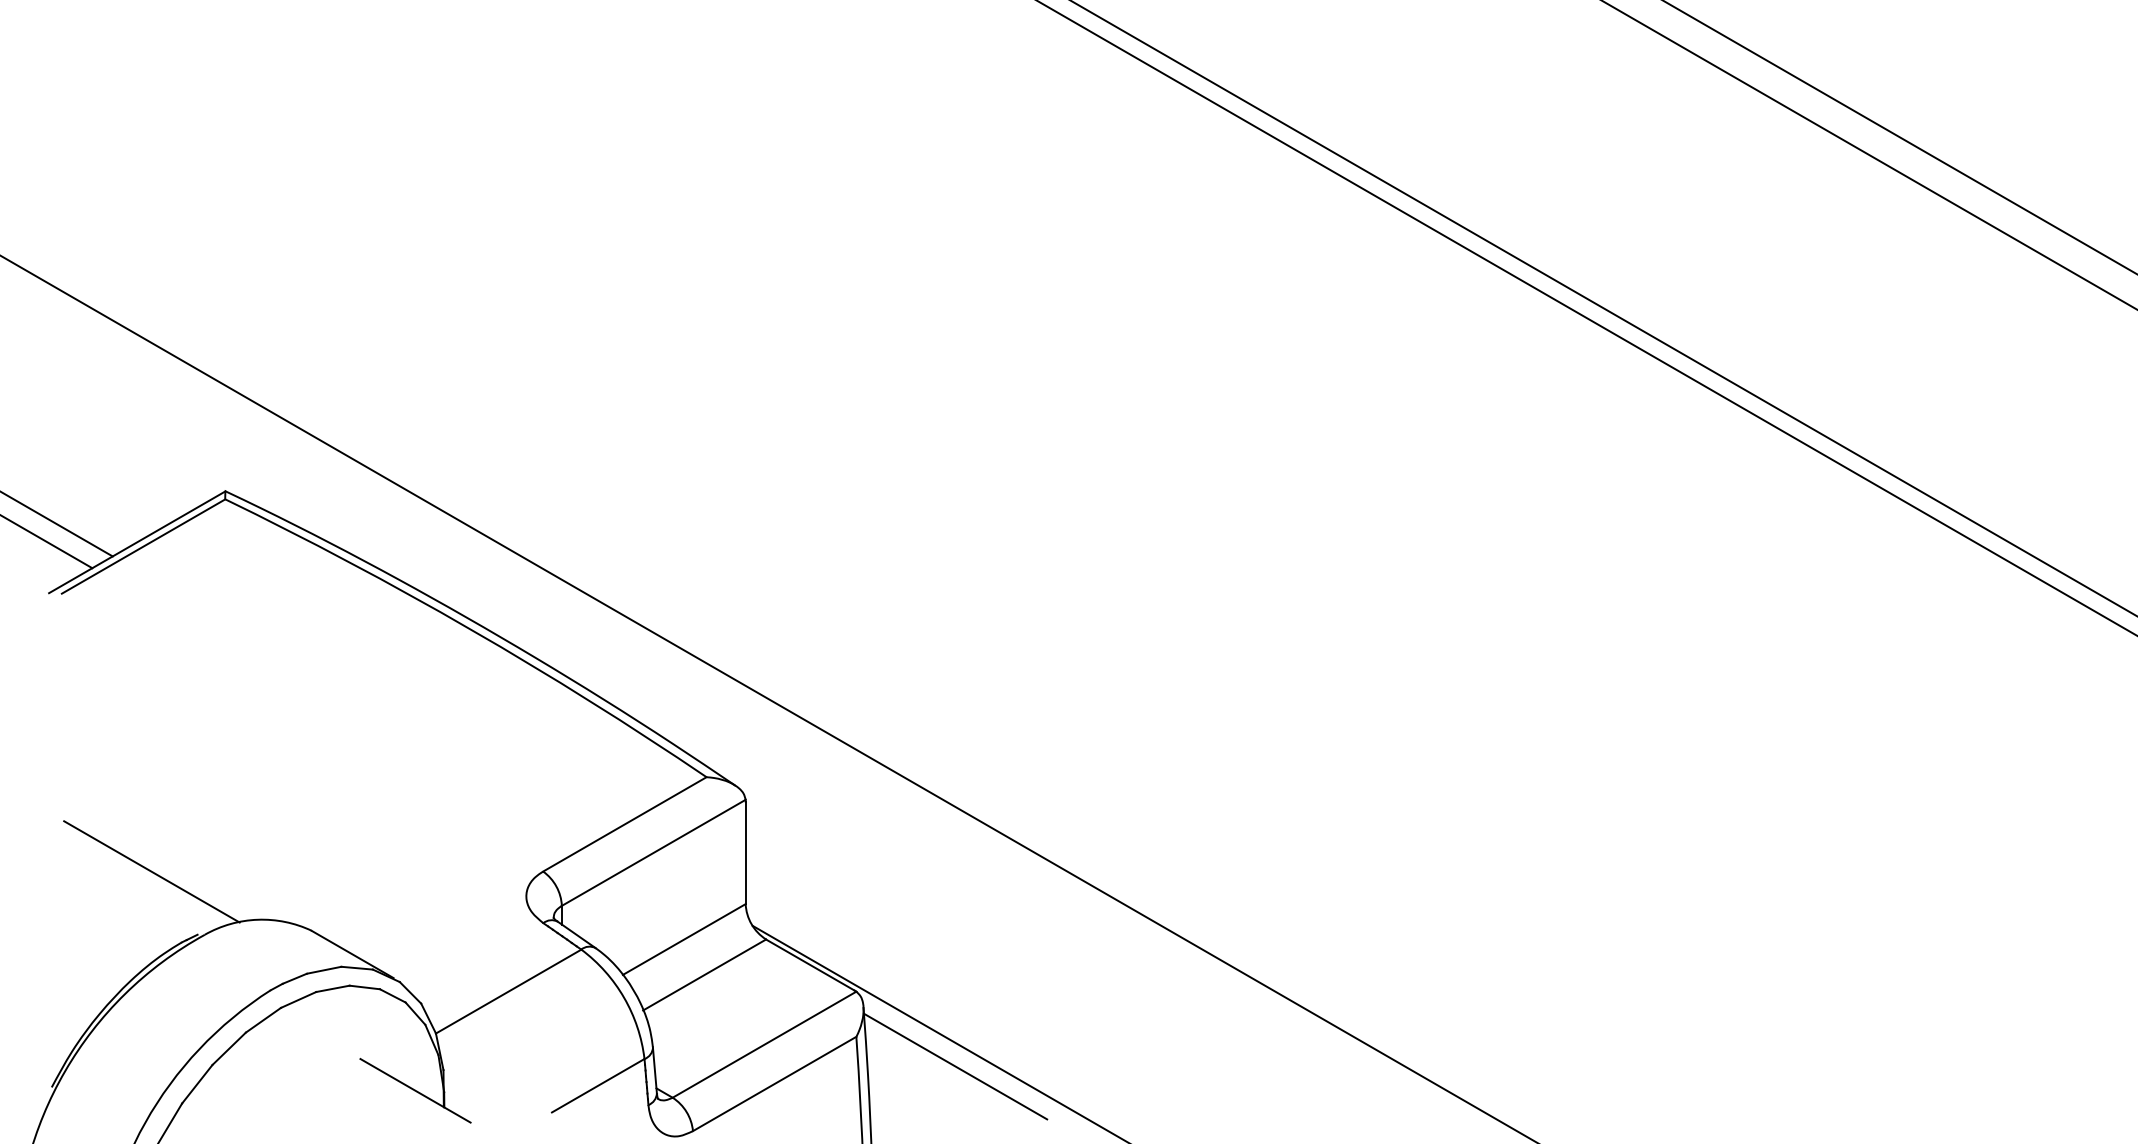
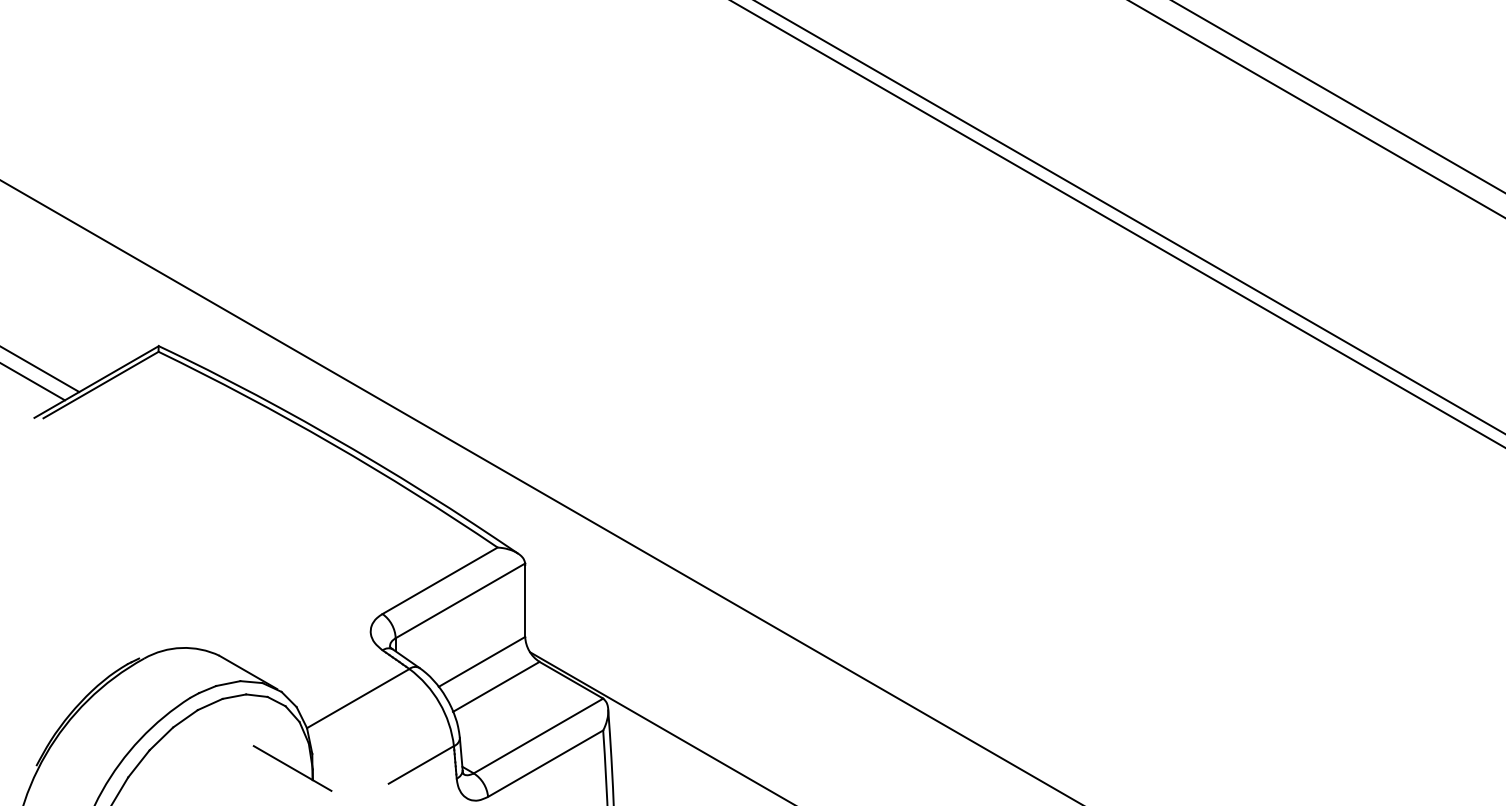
line: (151, 871) -> (106, 613), removed
line: (955, 1066) -> (673, 751), removed

